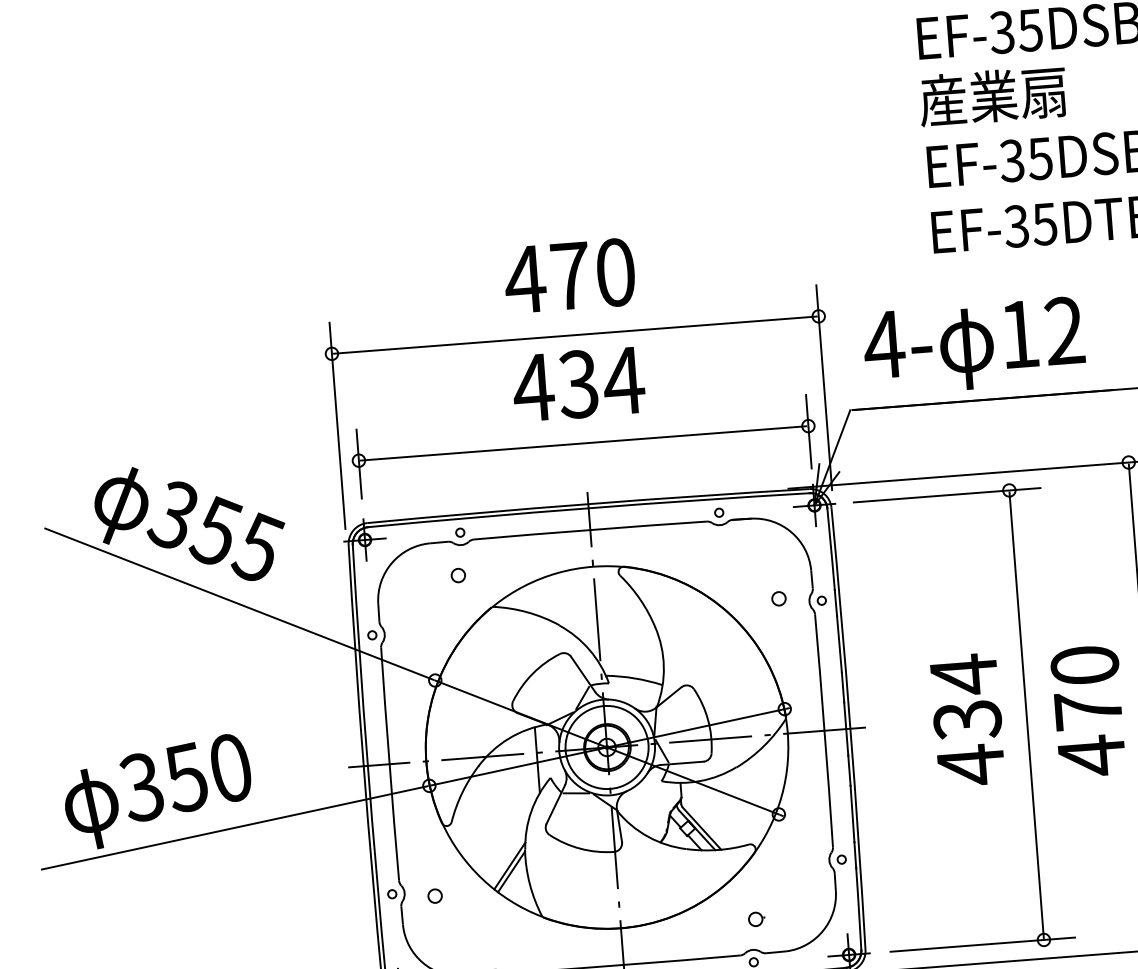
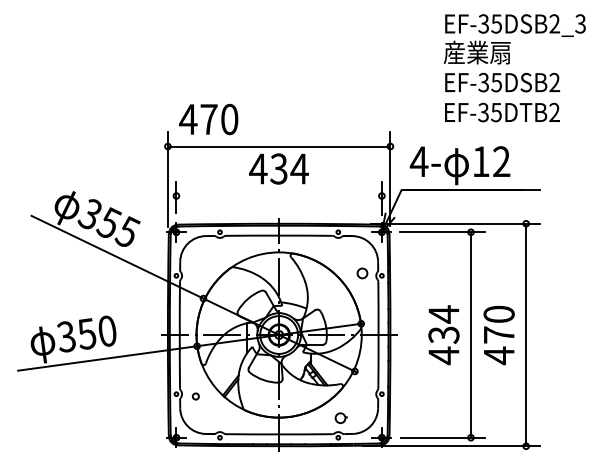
text: (569, 276) -> (208, 119), moved
line: (582, 444) -> (278, 196), removed
circle: (458, 575) -> (217, 251), removed
circle: (779, 598) -> (362, 273), size x1.6
part: (755, 919) -> (340, 418), size x1.6

